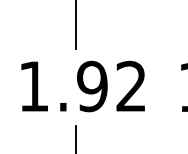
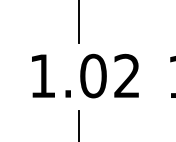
text: (92, 86) -> (93, 76), 1.92 -> 1.02

